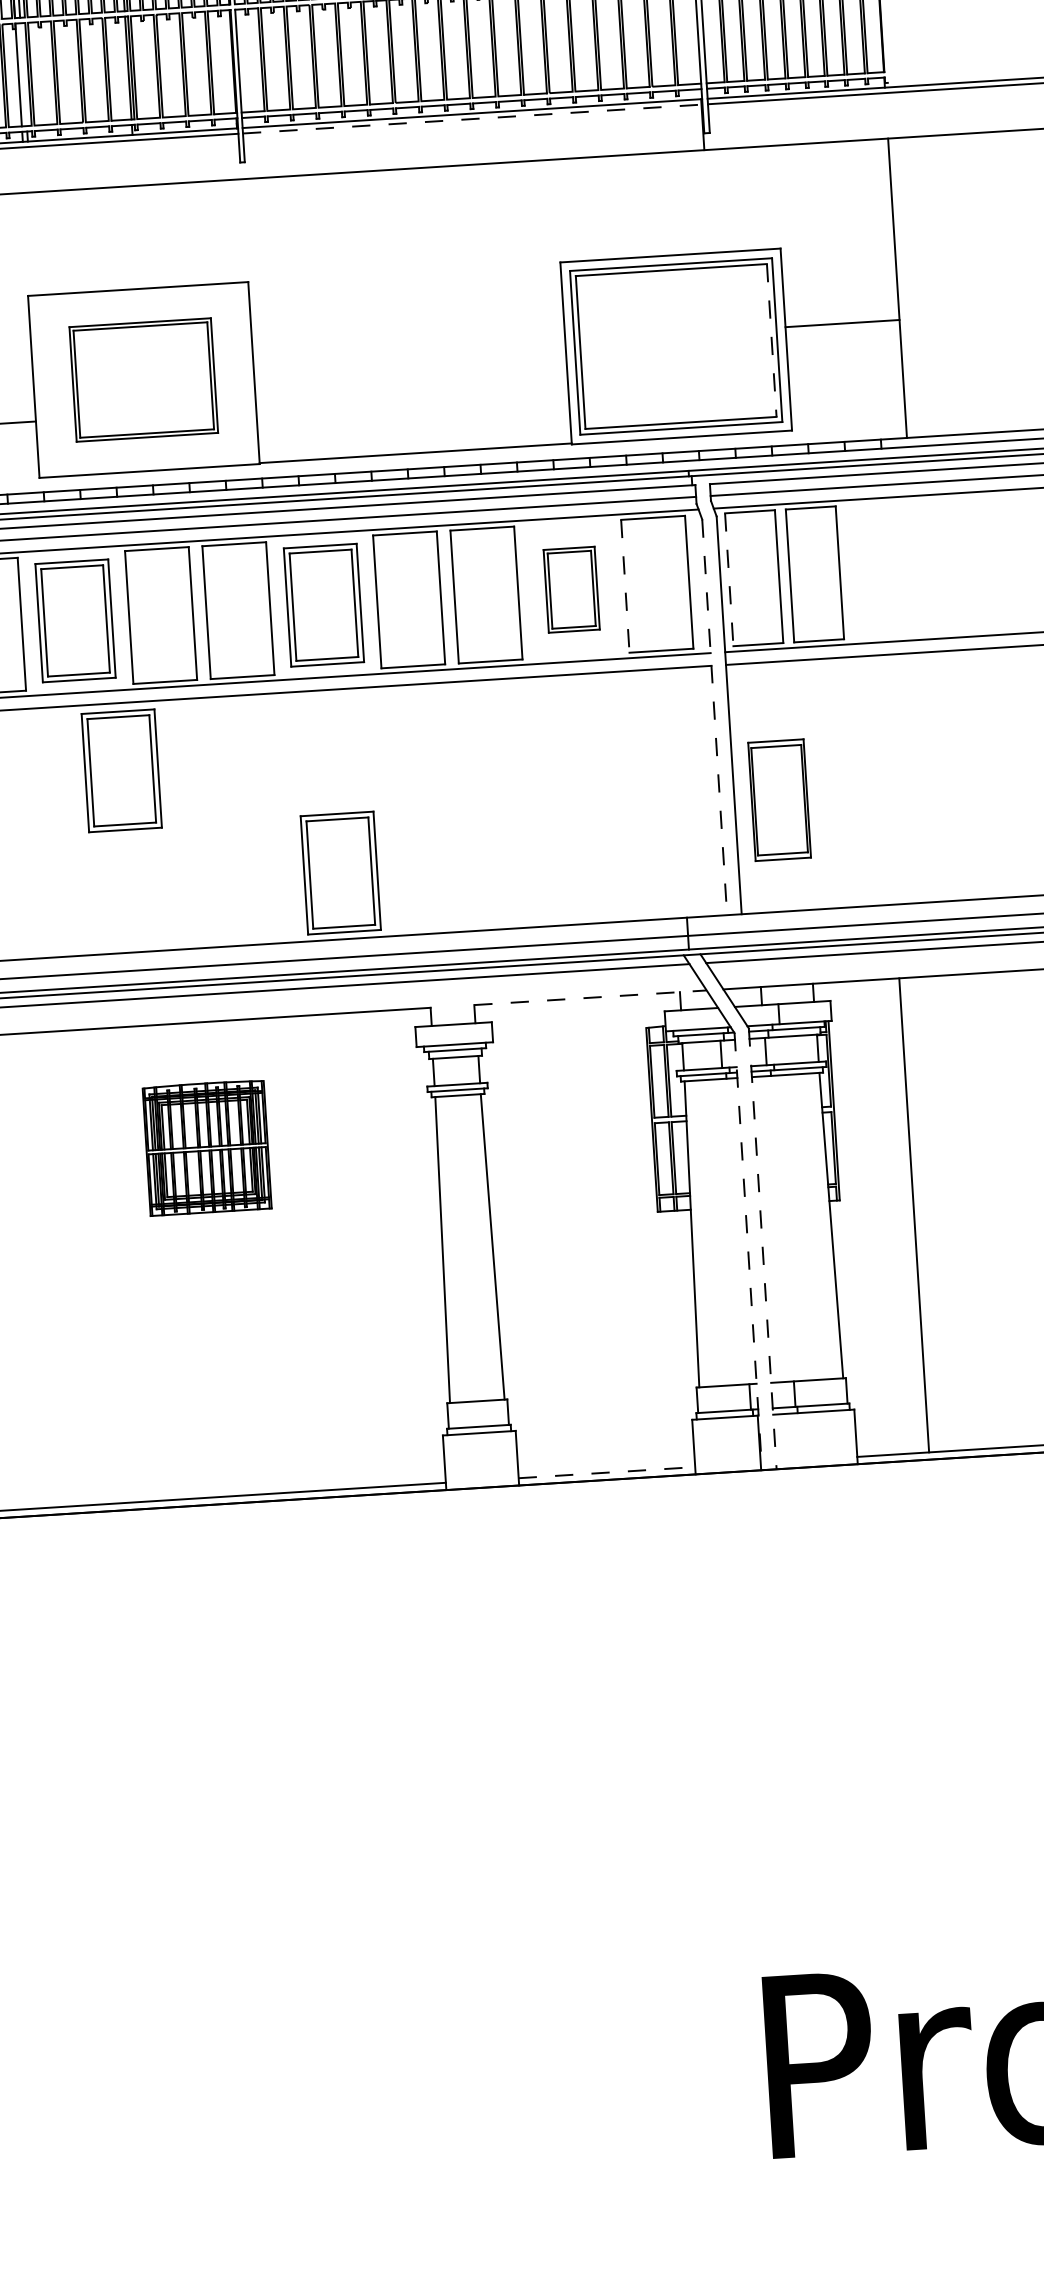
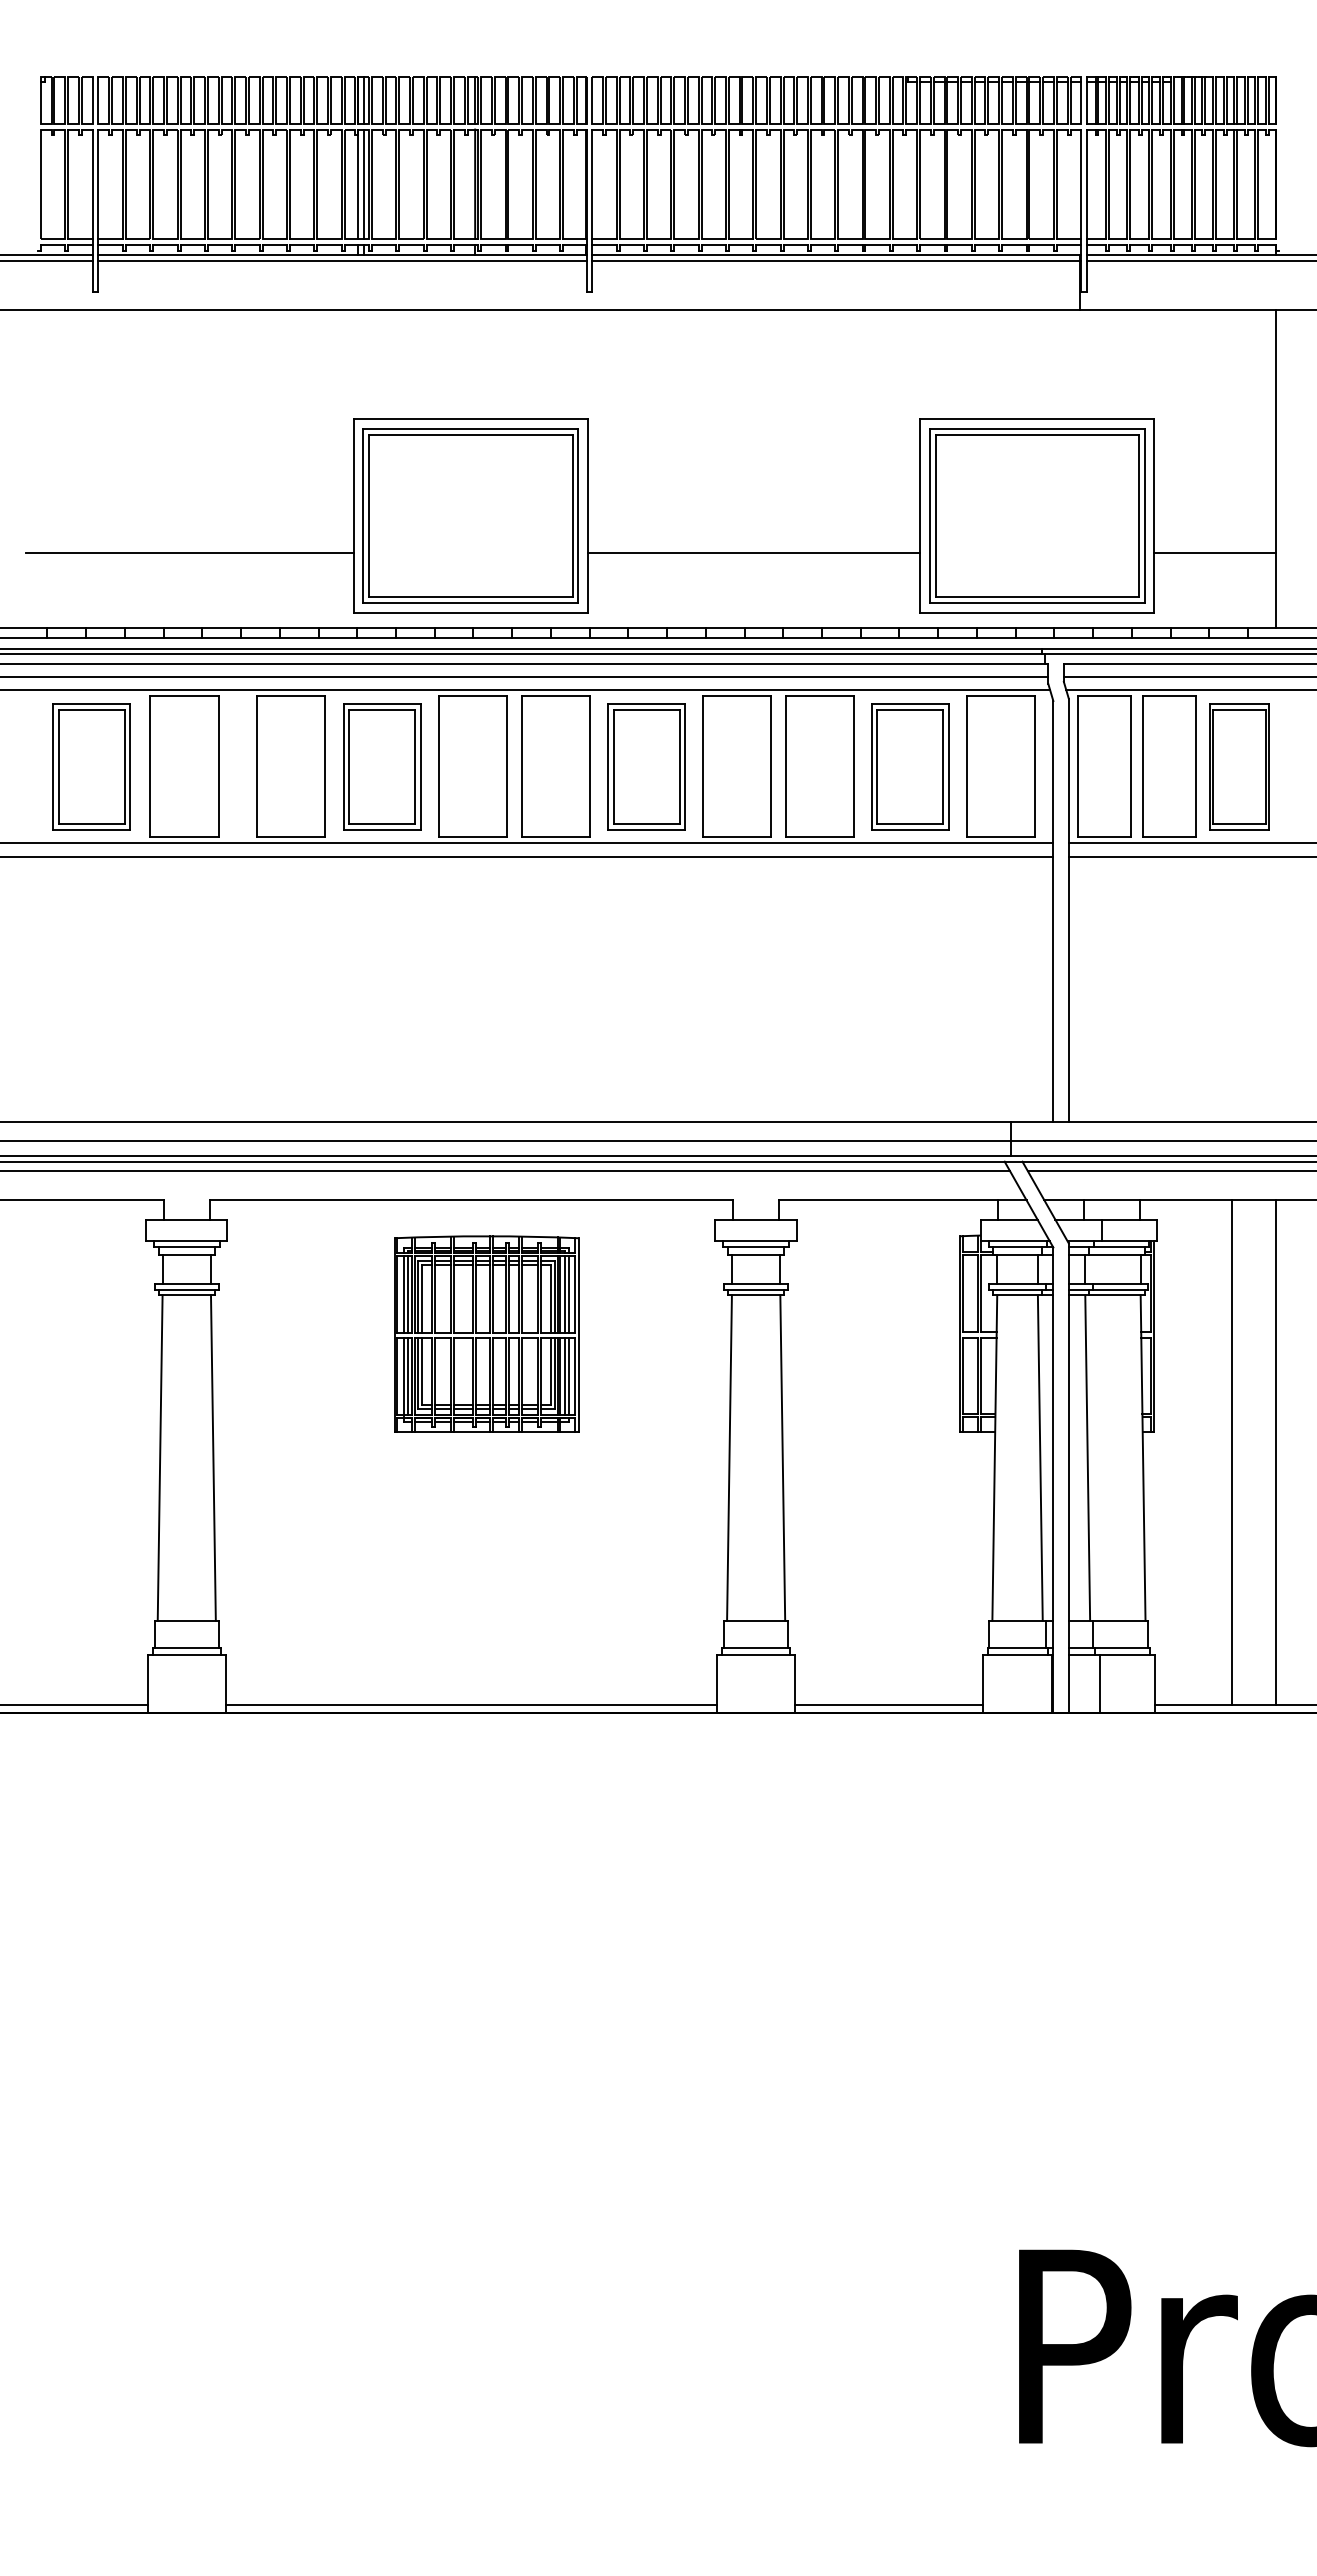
line: (23, 73) -> (363, 183), added
line: (473, 119) -> (837, 261), dashed -> solid
line: (841, 323) -> (1214, 552), moved
line: (771, 341) -> (1138, 516), dashed -> solid
part: (143, 379) -> (470, 515), size x1.43
line: (416, 453) -> (754, 552), moved
line: (728, 579) -> (1077, 766), dashed -> solid
line: (625, 586) -> (967, 766), dashed -> solid
part: (571, 589) -> (910, 766), size x1.43
line: (714, 718) -> (1053, 912), dashed -> solid
part: (121, 770) -> (421, 928), removed
part: (779, 800) -> (1239, 766), moved
part: (340, 872) -> (646, 1051), removed
line: (590, 997) -> (903, 1200), dashed -> solid
part: (206, 1147) -> (486, 1333), size x1.43
line: (956, 1212) -> (1276, 1452), added
line: (779, 1228) -> (1087, 1457), added
line: (733, 1231) -> (1039, 1457), added
line: (762, 1249) -> (1068, 1478), dashed -> solid
line: (748, 1252) -> (1053, 1480), dashed -> solid
line: (803, 1440) -> (1099, 1683), added
line: (606, 1472) -> (888, 1704), dashed -> solid

